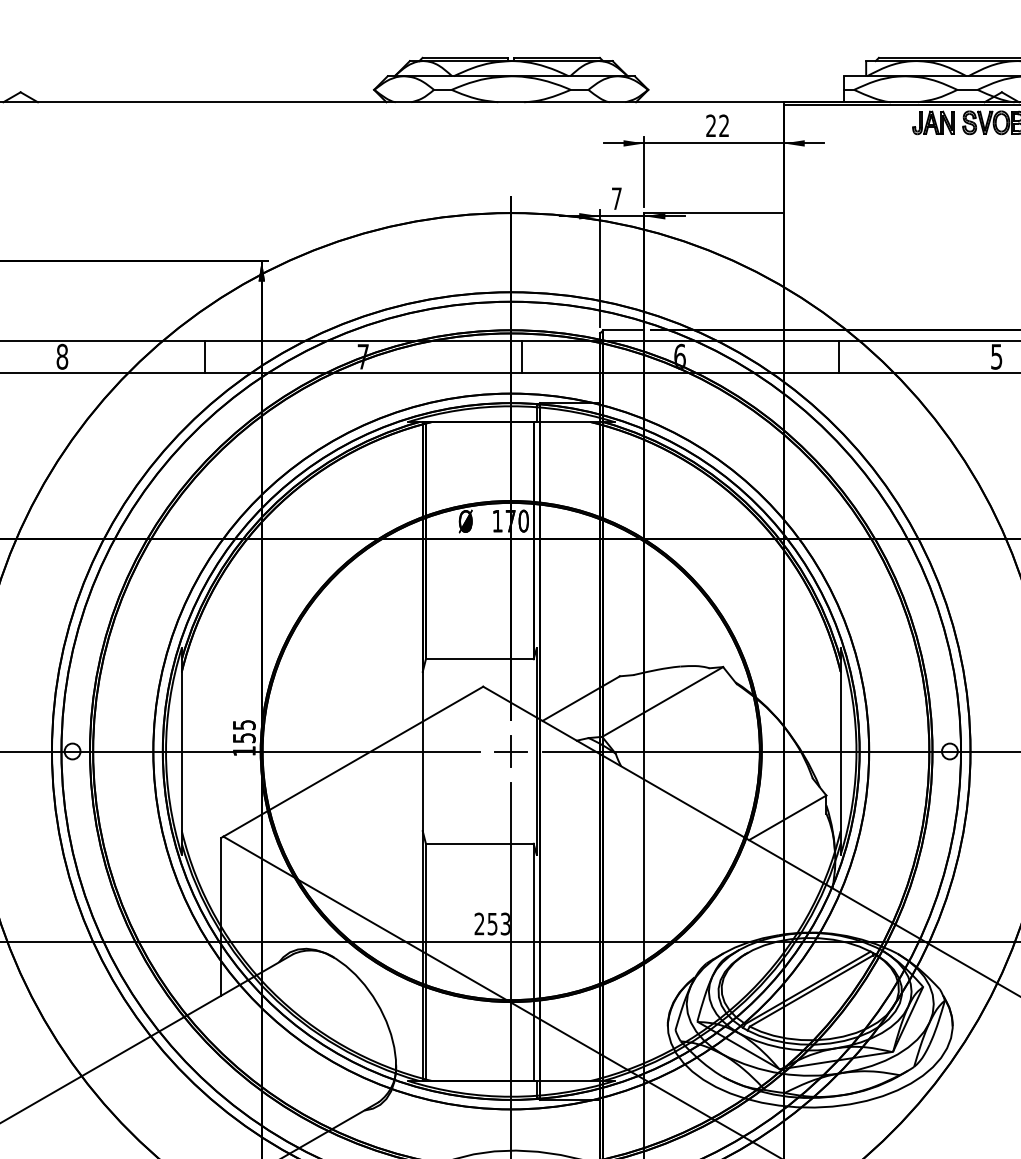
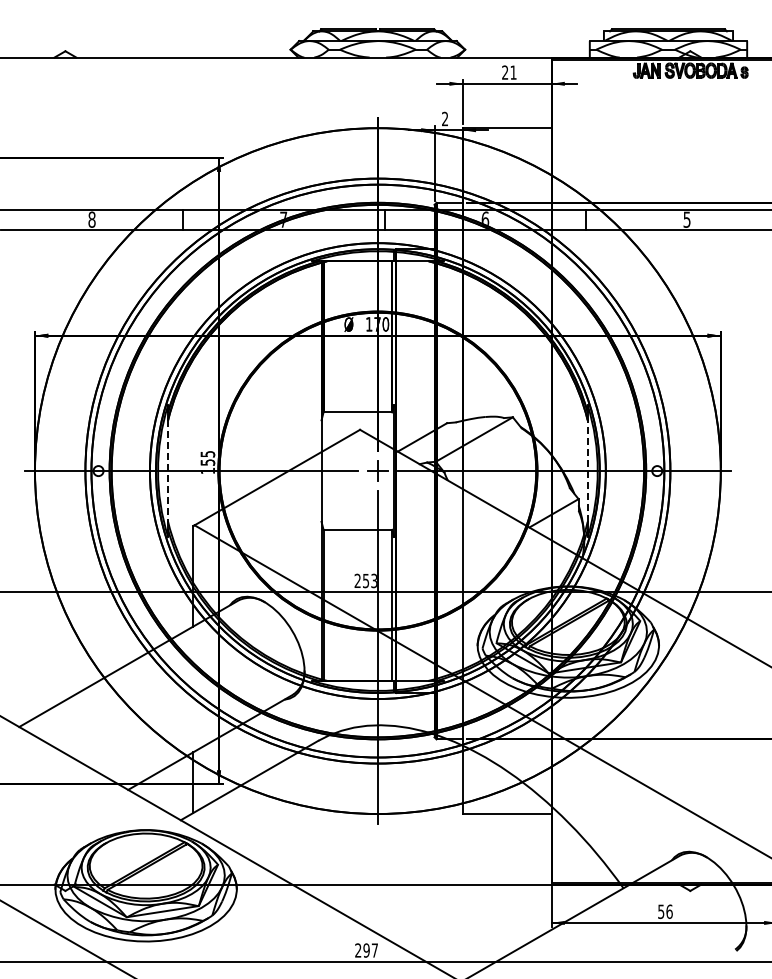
text: (724, 125) -> (513, 72), 22 -> 21
text: (617, 197) -> (445, 118), 7 -> 2
line: (182, 752) -> (168, 471), solid -> dashed
line: (840, 752) -> (587, 471), solid -> dashed

